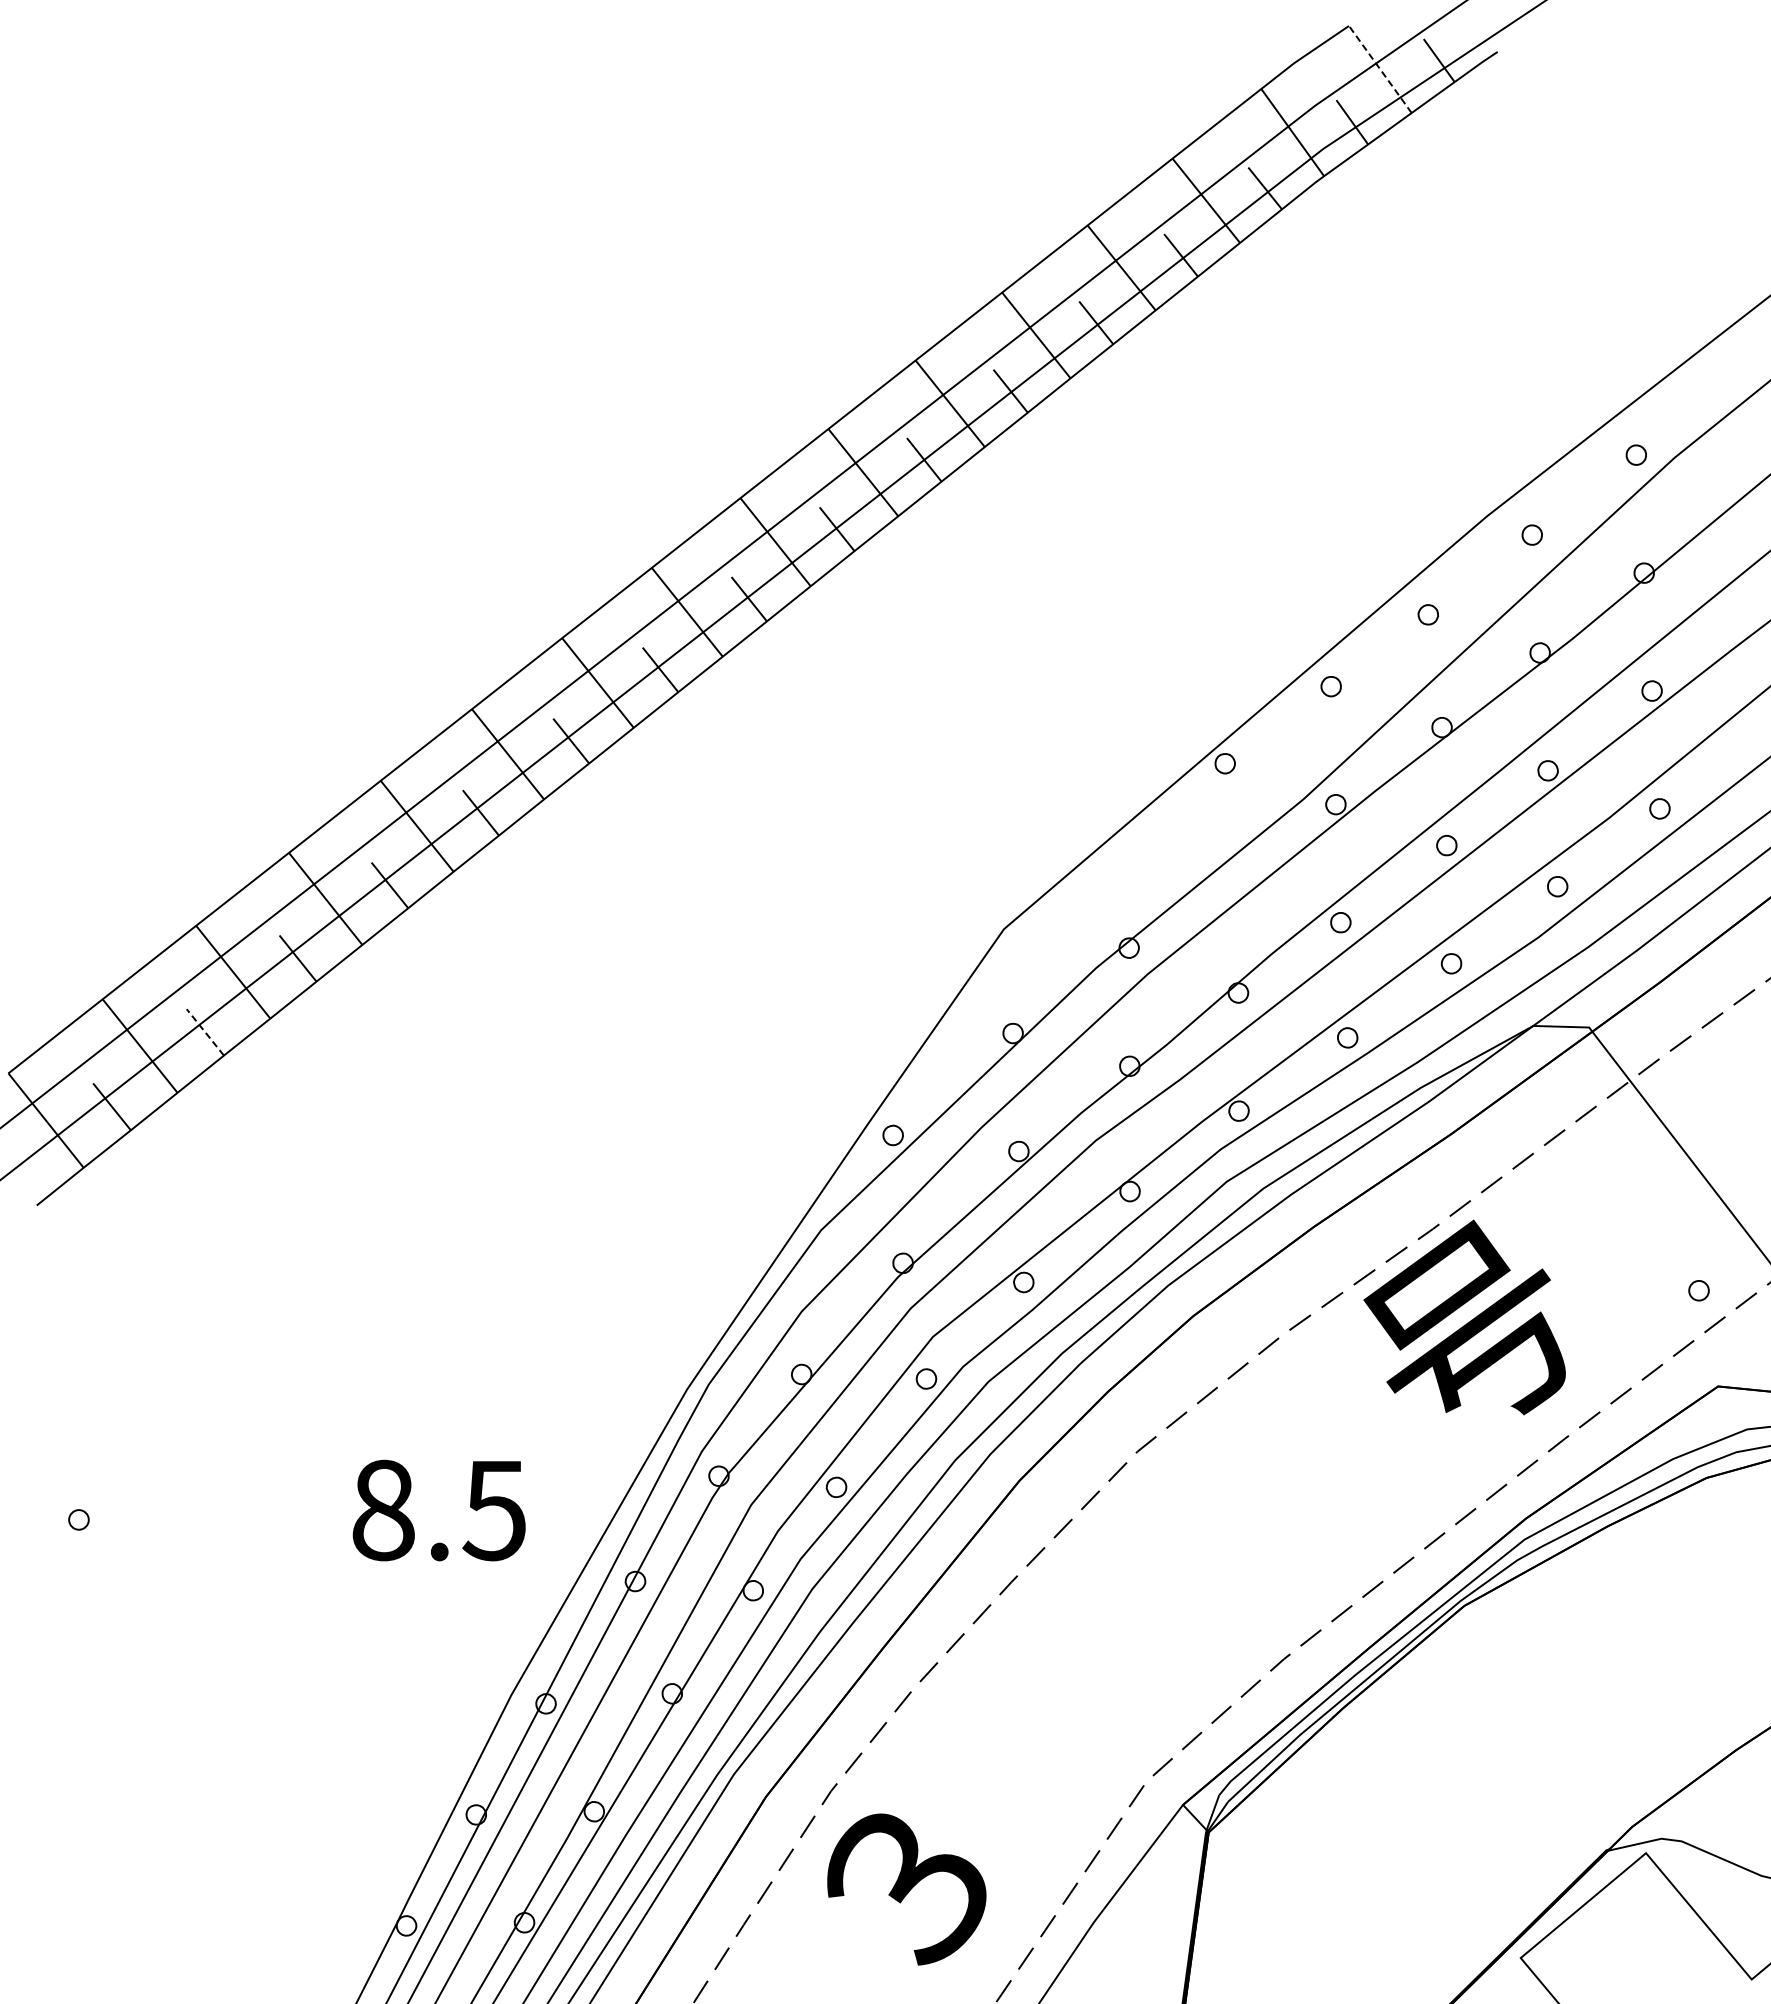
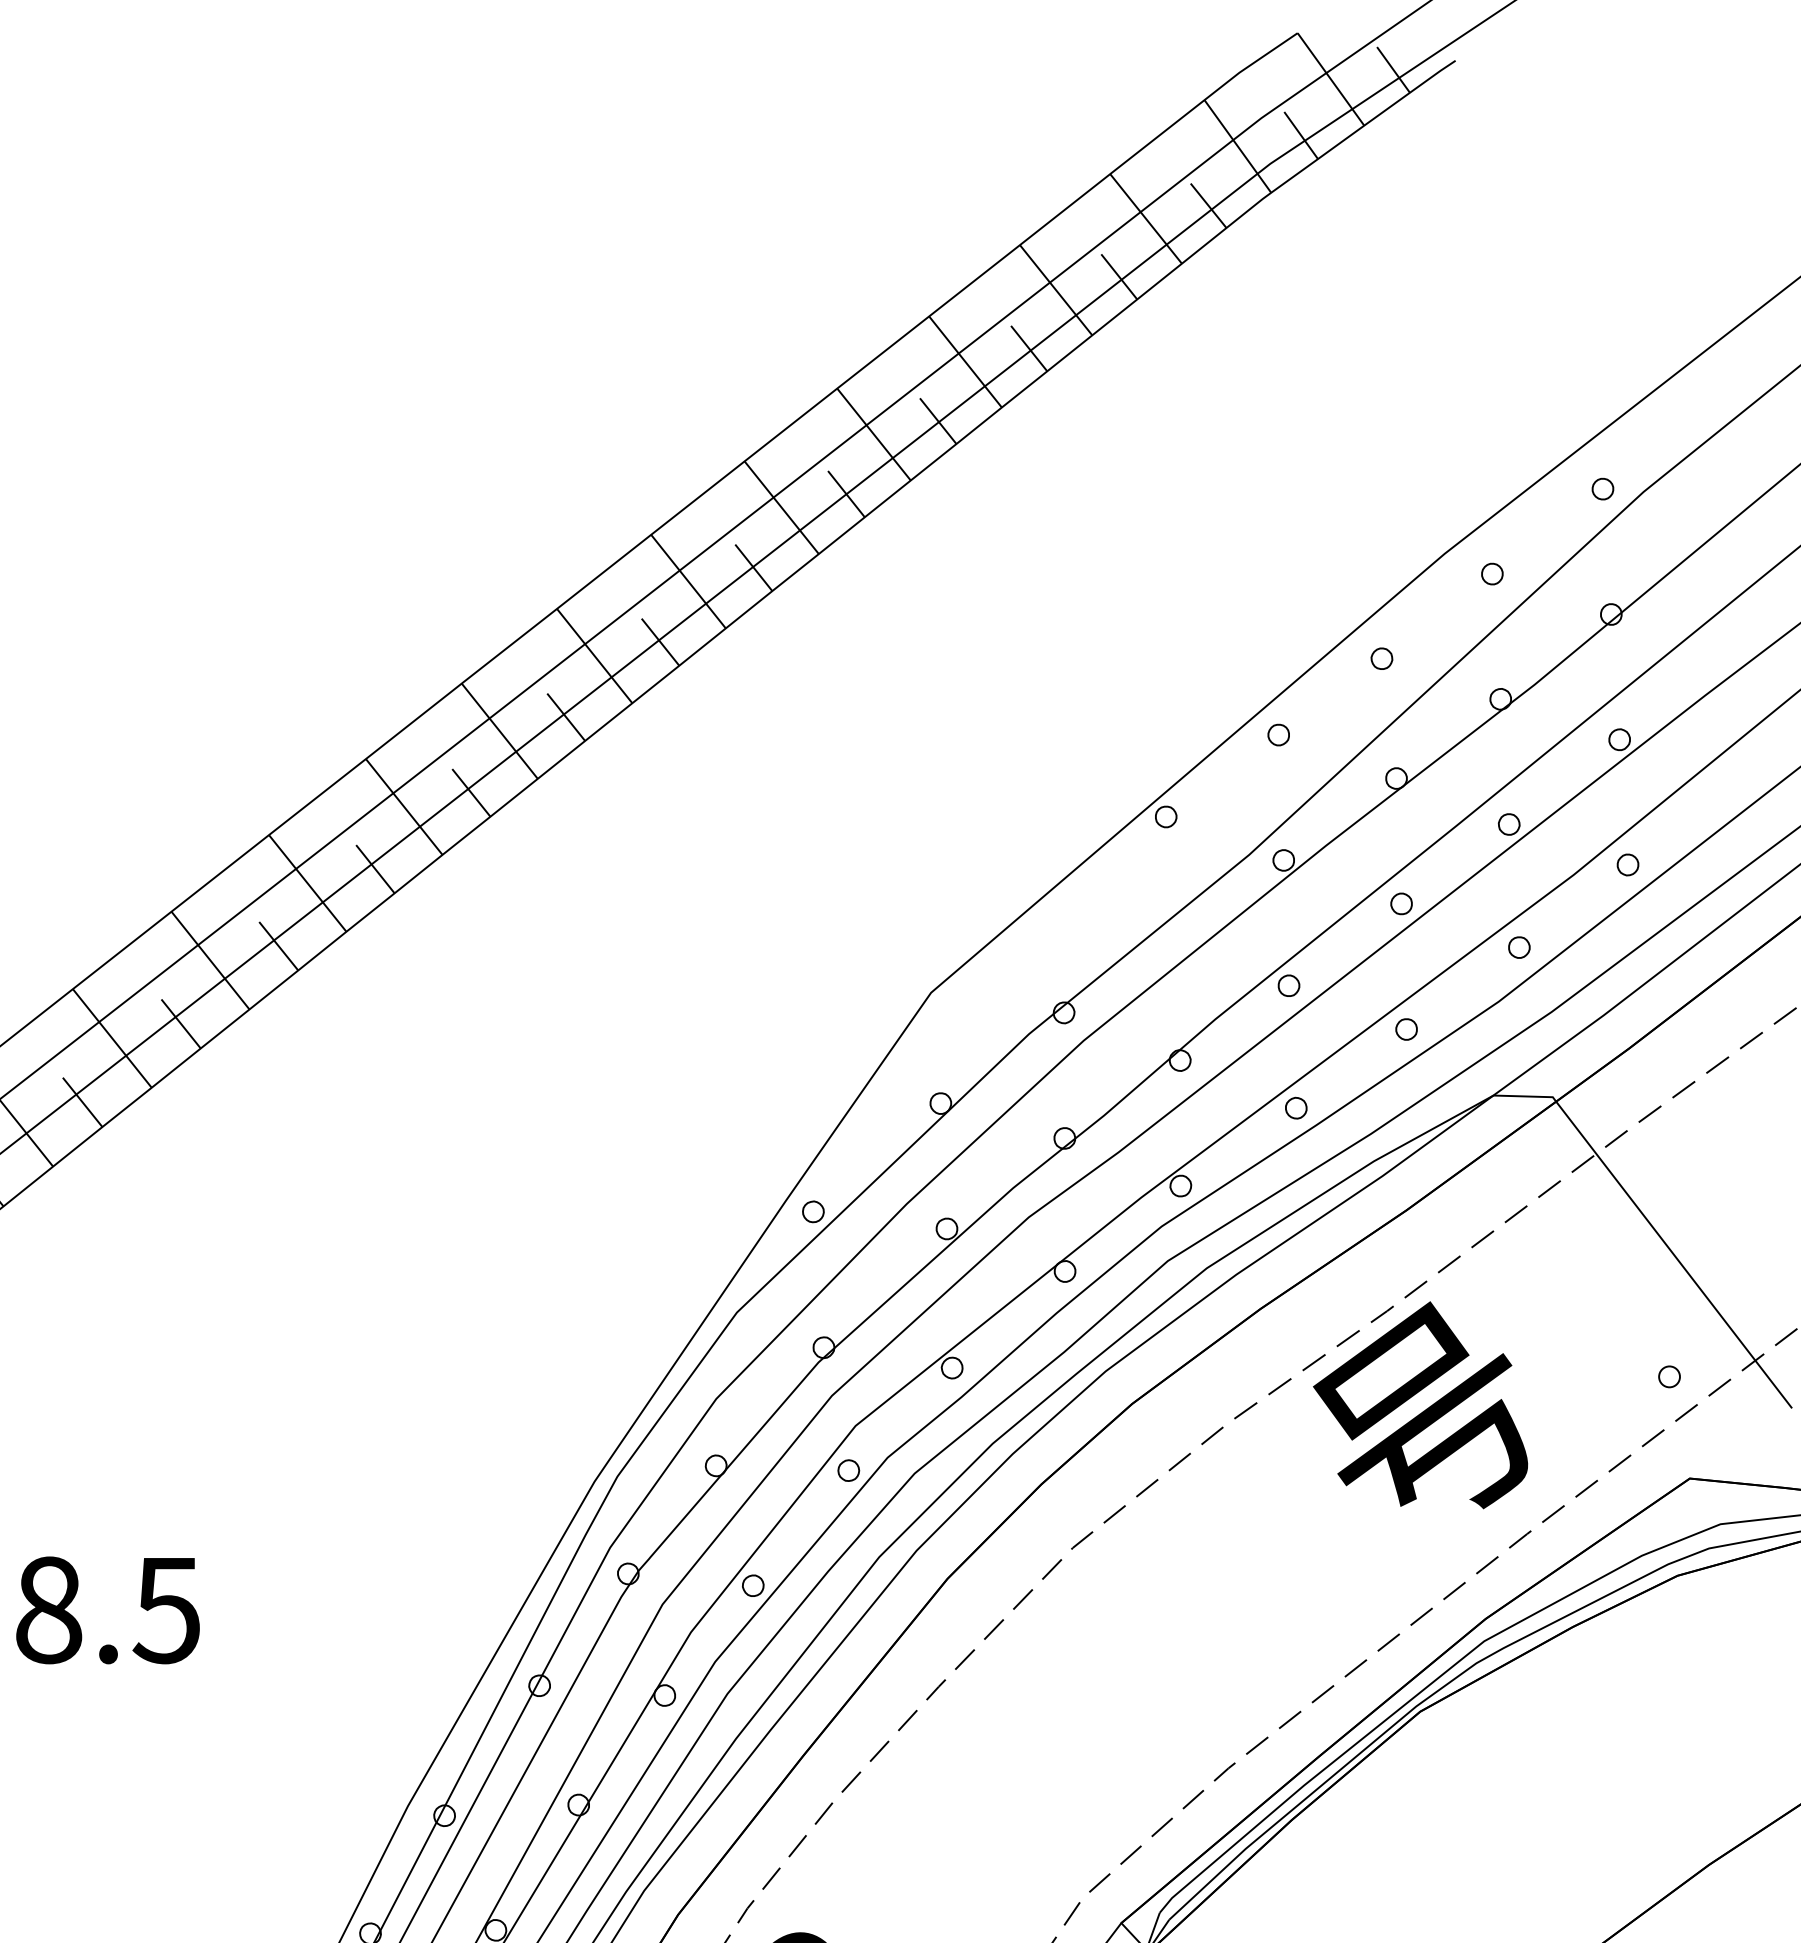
line: (1380, 69) -> (1331, 79), dashed -> solid
line: (205, 1032) -> (82, 1102), dashed -> solid
text: (438, 1510) -> (107, 1610), moved

